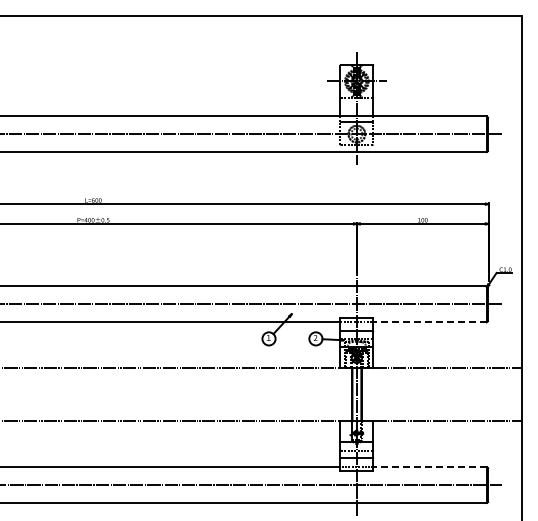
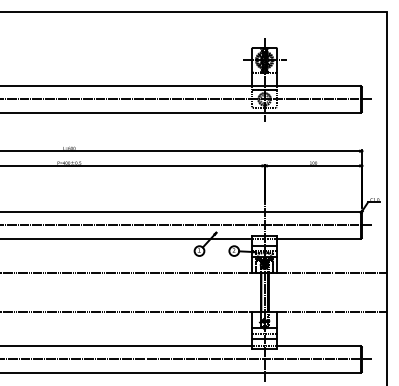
line: (430, 322) -> (319, 238), dashed -> solid
line: (430, 467) -> (319, 346), dashed -> solid

